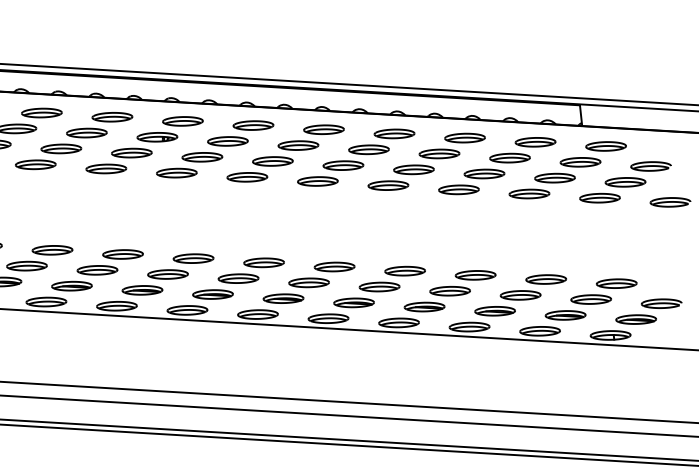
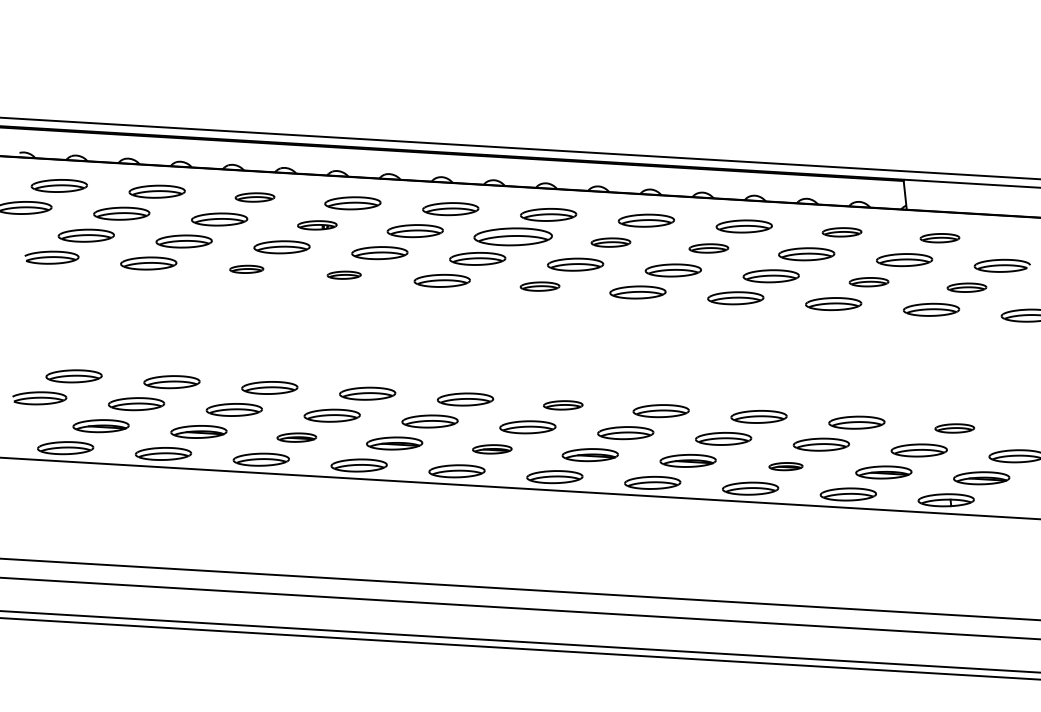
part: (112, 117) -> (254, 197), size x0.7
part: (156, 137) -> (316, 225), size x0.7
part: (535, 142) -> (841, 232), size x0.7
part: (297, 145) -> (512, 236), size x1.4
part: (605, 146) -> (939, 238), size x0.7
part: (368, 149) -> (610, 242), size x0.7
part: (439, 153) -> (708, 248), size x0.7
part: (106, 169) -> (246, 269), size x0.6
part: (176, 173) -> (343, 275), size x0.6
part: (554, 178) -> (868, 282), size x0.7
part: (317, 181) -> (539, 286), size x0.7
part: (625, 182) -> (966, 287), size x0.7
part: (334, 267) -> (562, 405), size x0.7
part: (616, 283) -> (954, 428), size x0.7
part: (142, 290) -> (296, 437), size x0.7
part: (282, 298) -> (491, 449), size x0.7
part: (494, 311) -> (785, 466), size x0.6

